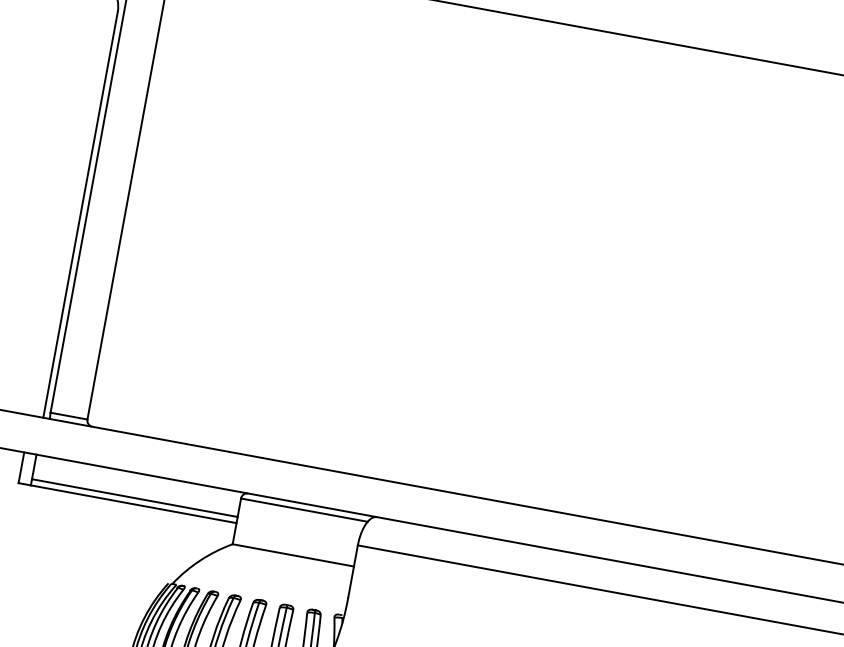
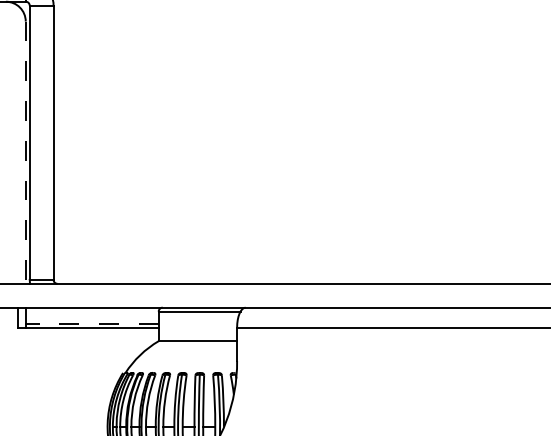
line: (79, 216) -> (25, 153), solid -> dashed
line: (133, 497) -> (91, 323), solid -> dashed

